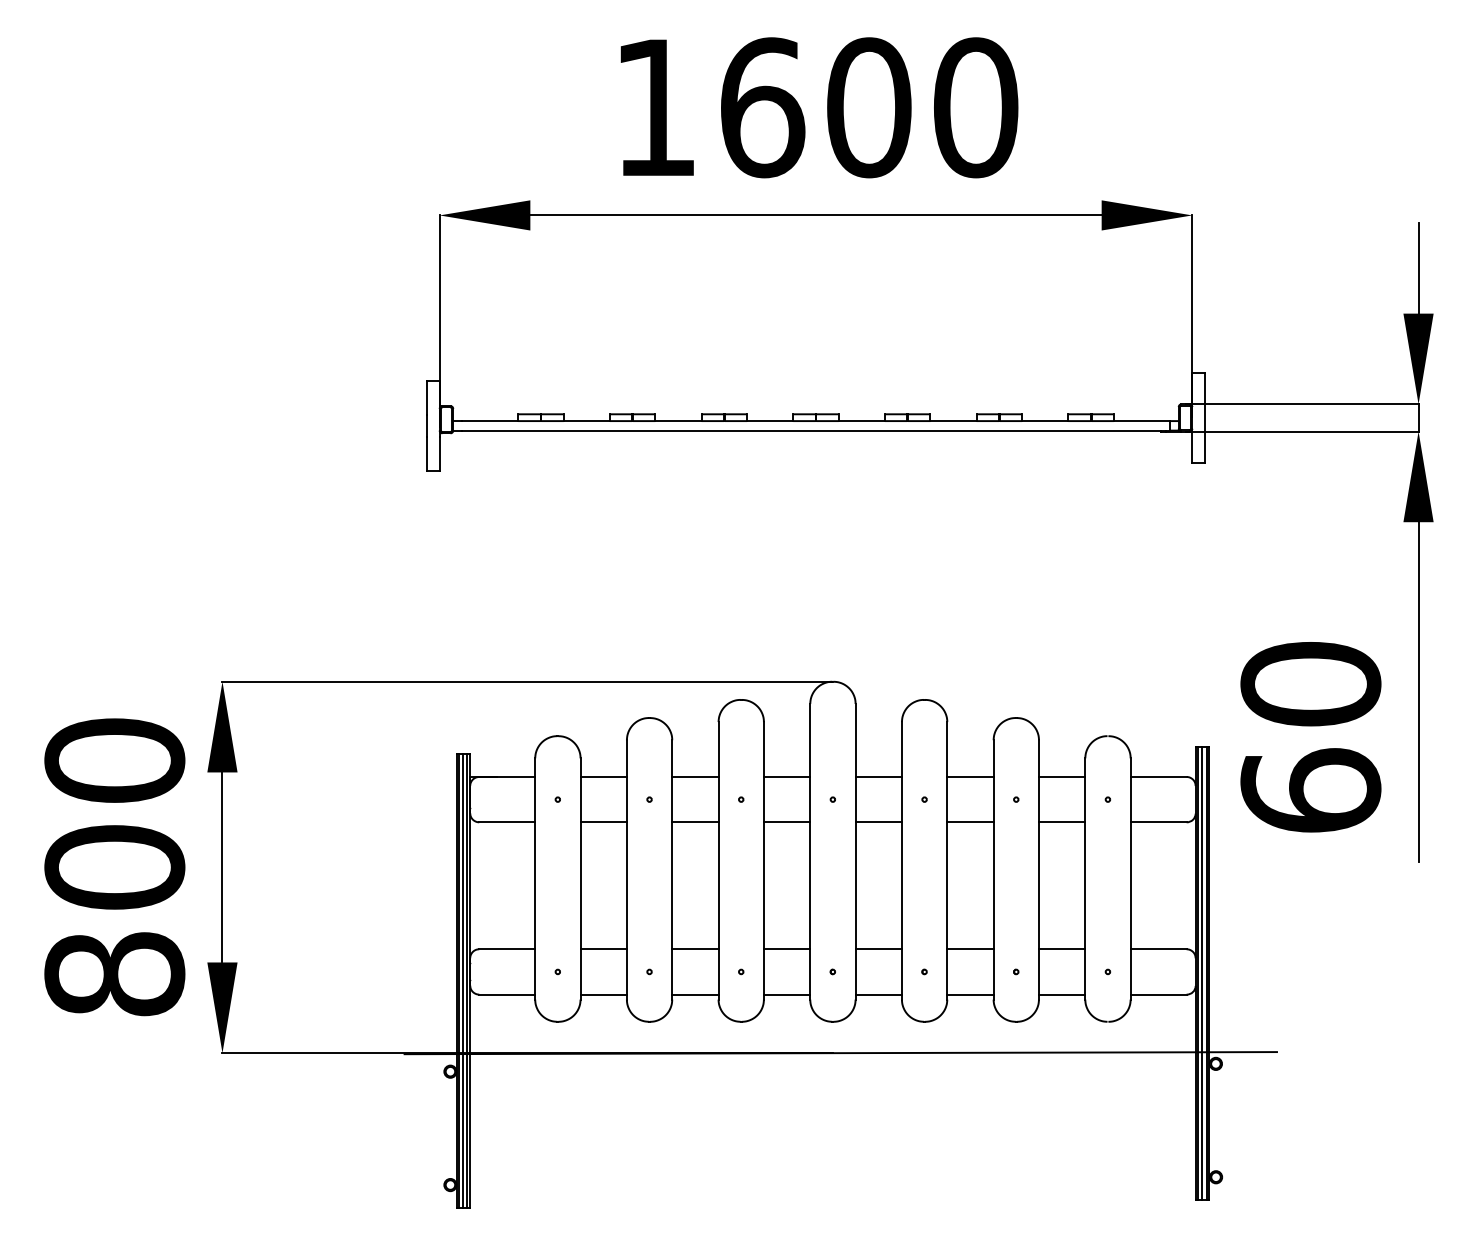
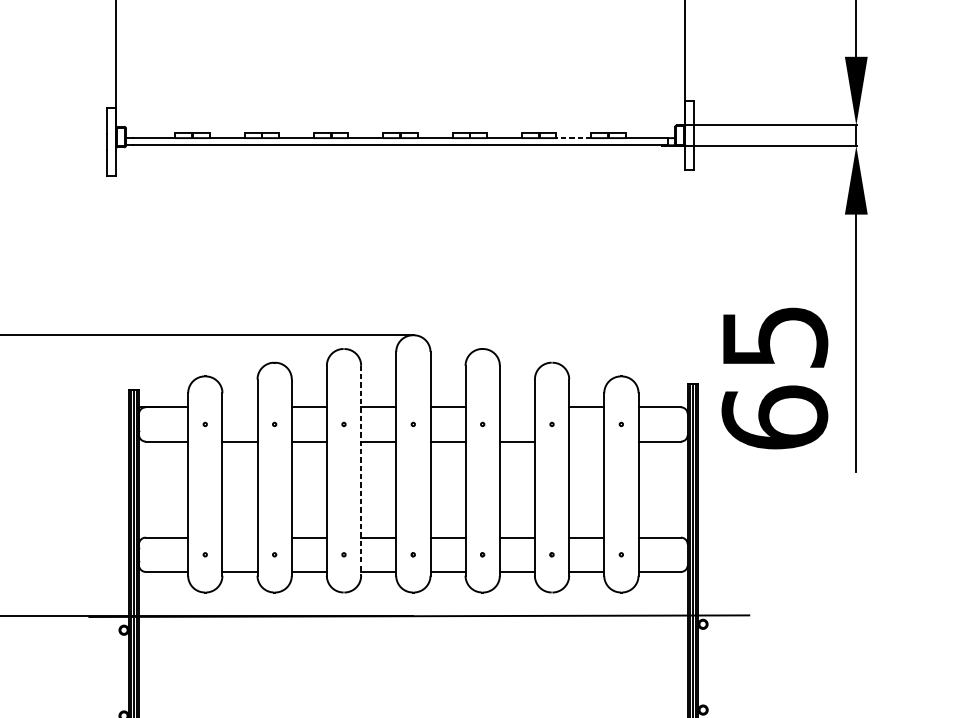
line: (1044, 421) -> (573, 138), solid -> dashed
text: (1310, 684) -> (774, 337), 60 -> 65
line: (603, 776) -> (239, 406), removed
line: (970, 776) -> (517, 406), removed
line: (1061, 822) -> (586, 441), removed
line: (763, 860) -> (360, 470), solid -> dashed
line: (603, 949) -> (239, 537), removed

